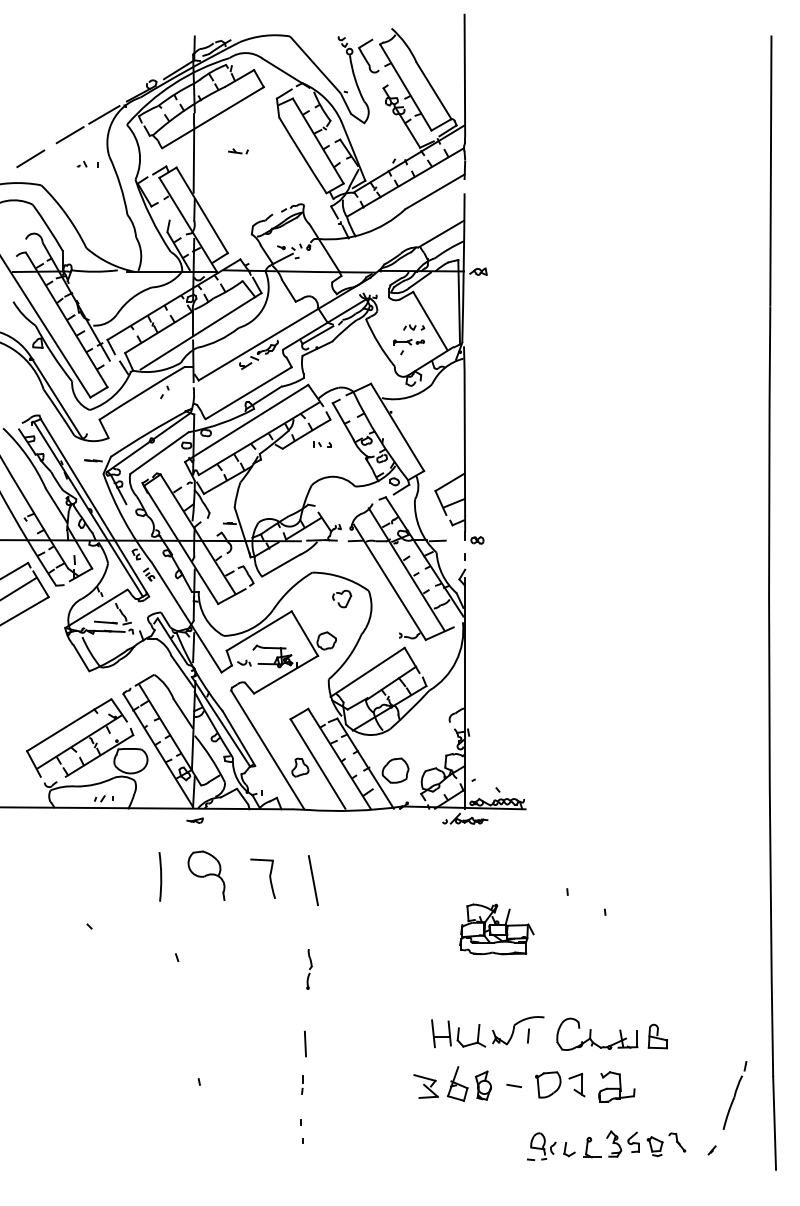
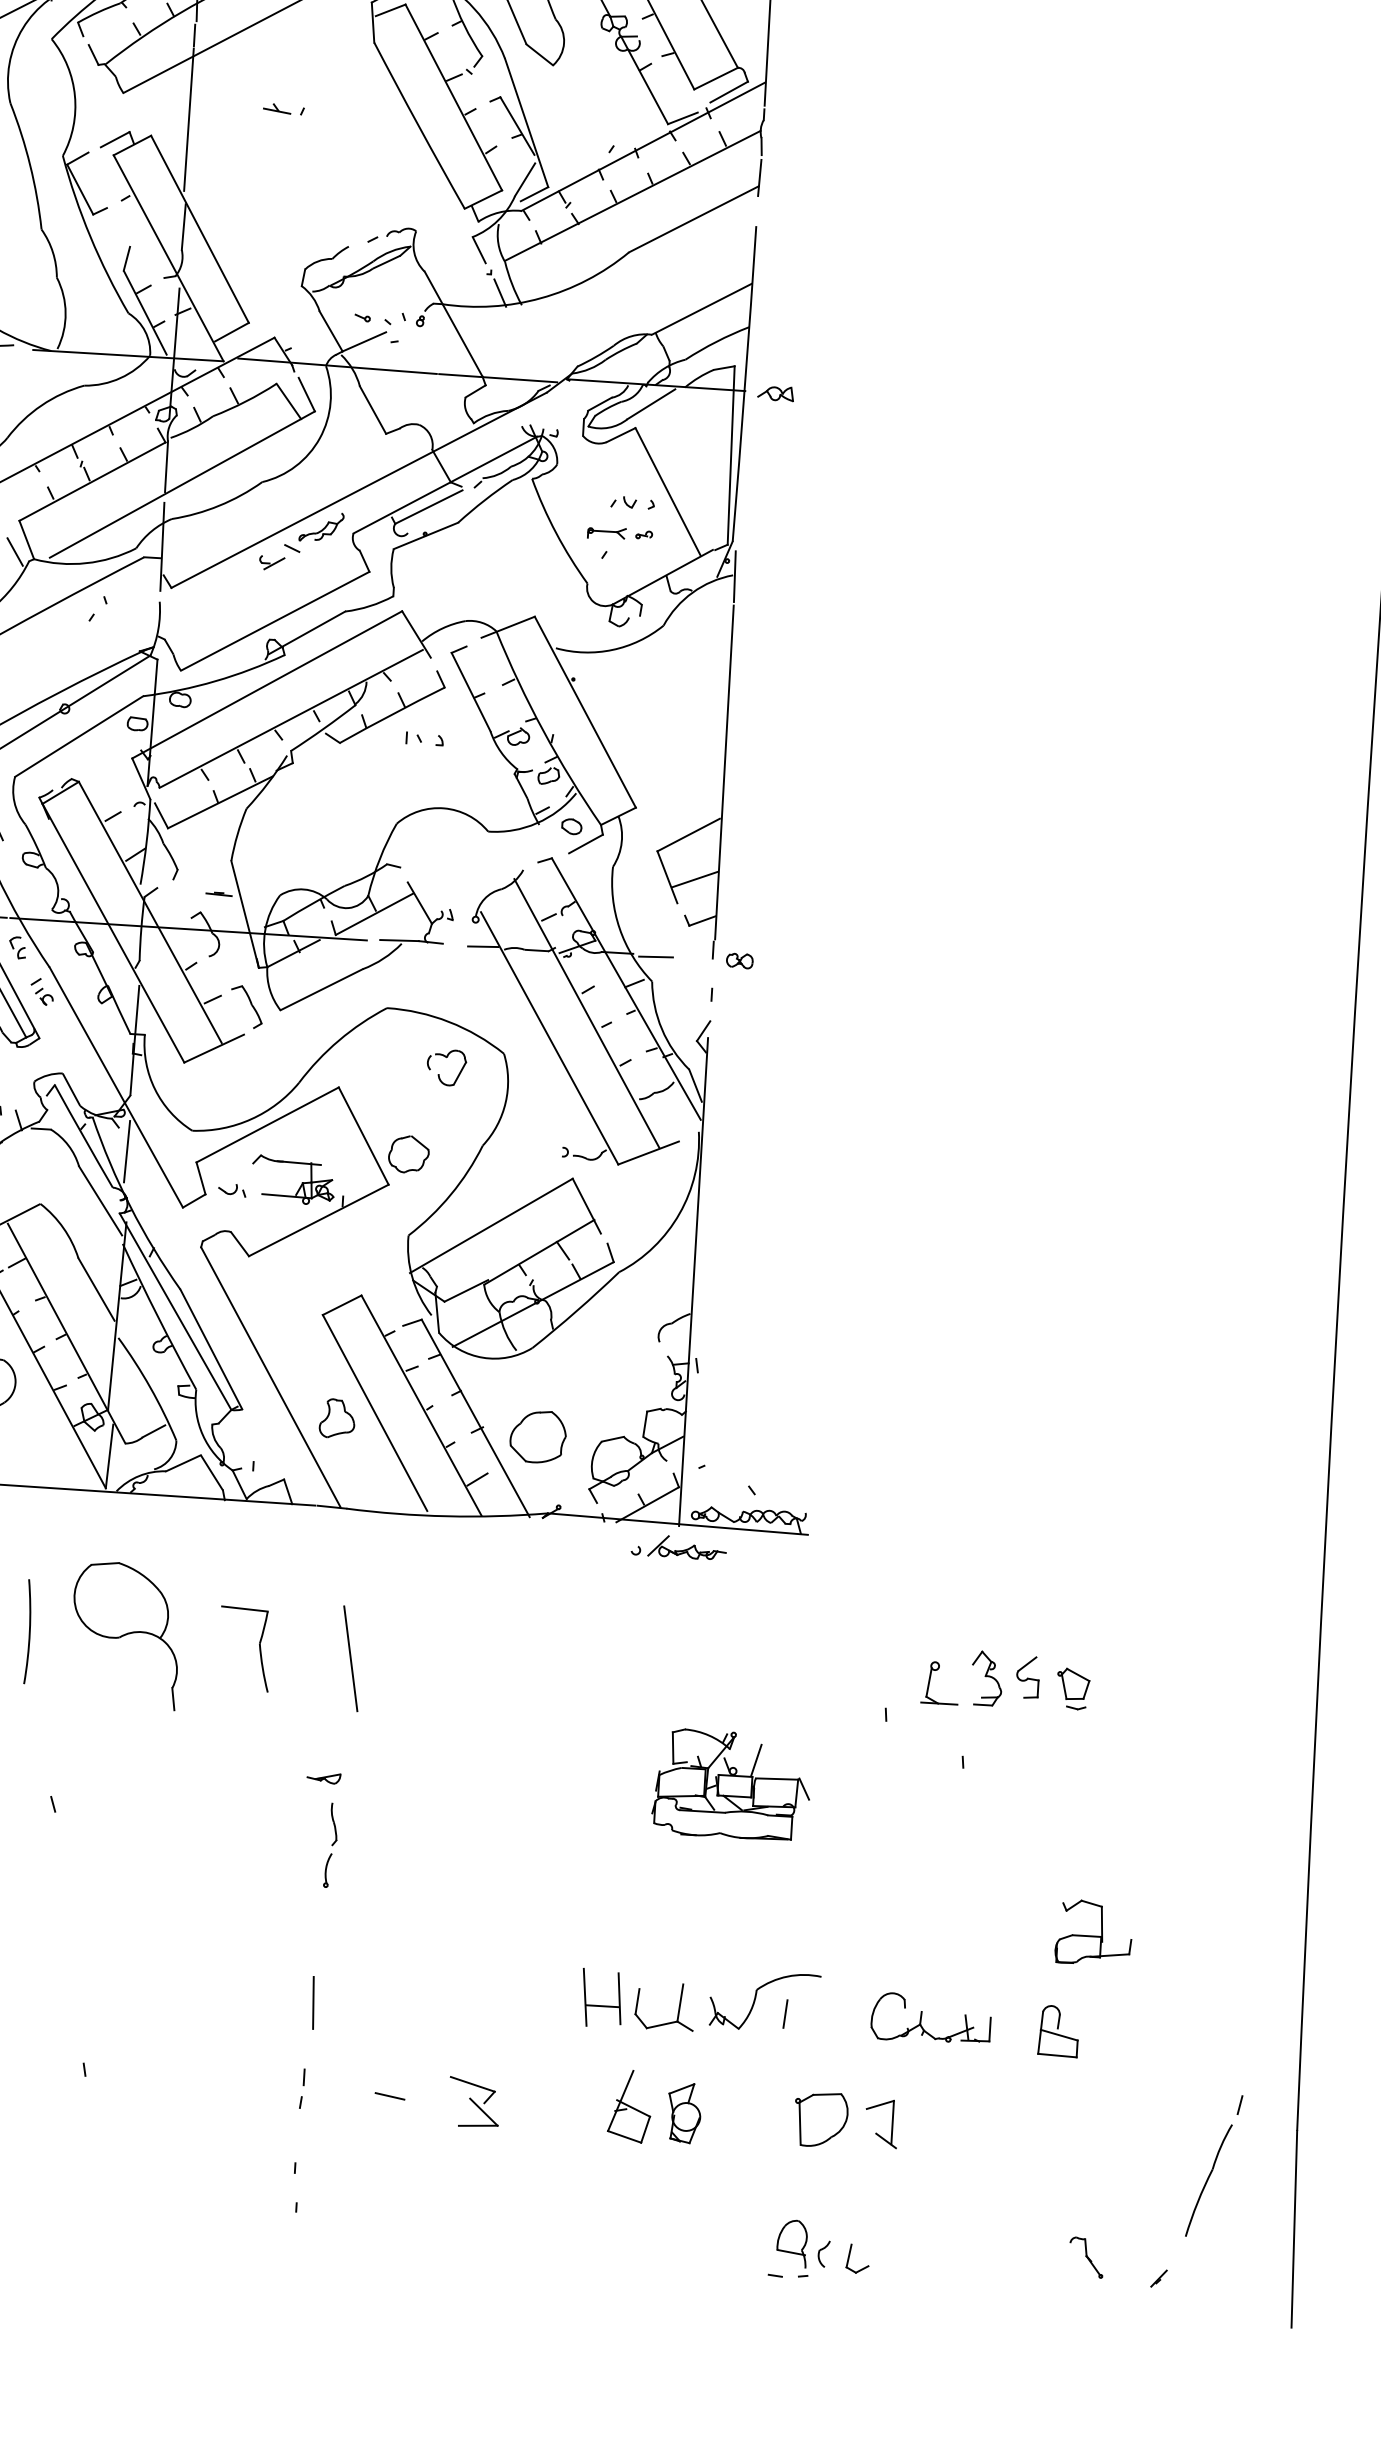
part: (194, 820) -> (322, 1777), moved
part: (206, 875) -> (125, 1634), size x1.4
part: (597, 1033) -> (931, 2017), size x0.7
line: (513, 1085) -> (388, 2095), moved
part: (425, 1086) -> (472, 2102), moved
part: (616, 1086) -> (1093, 1931), moved
part: (623, 1144) -> (1006, 1680), moved

